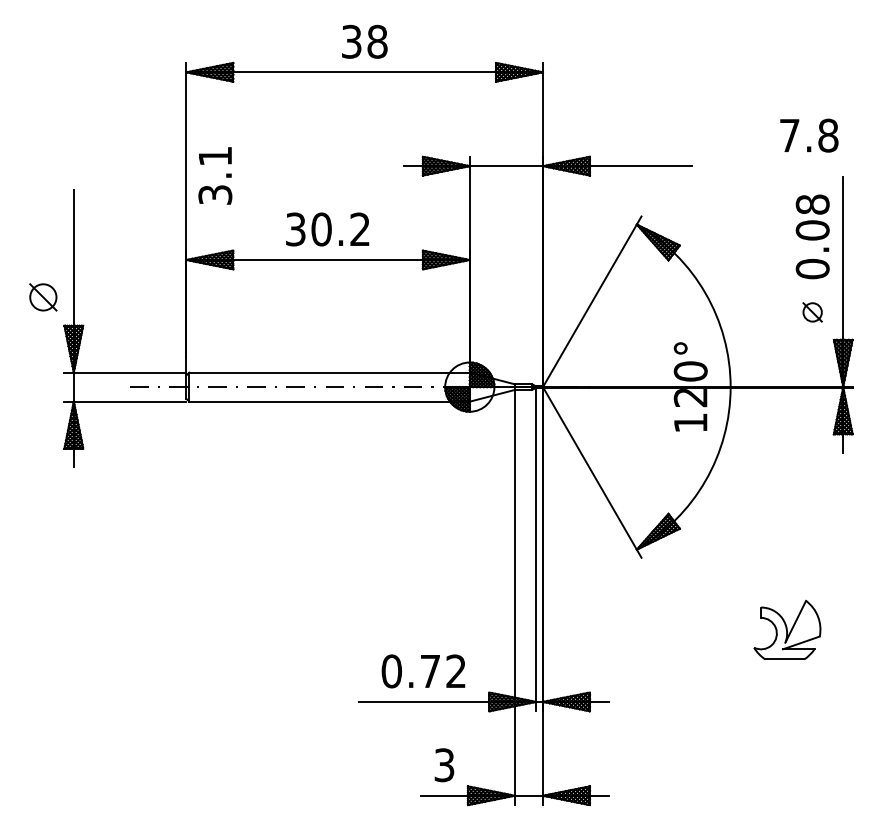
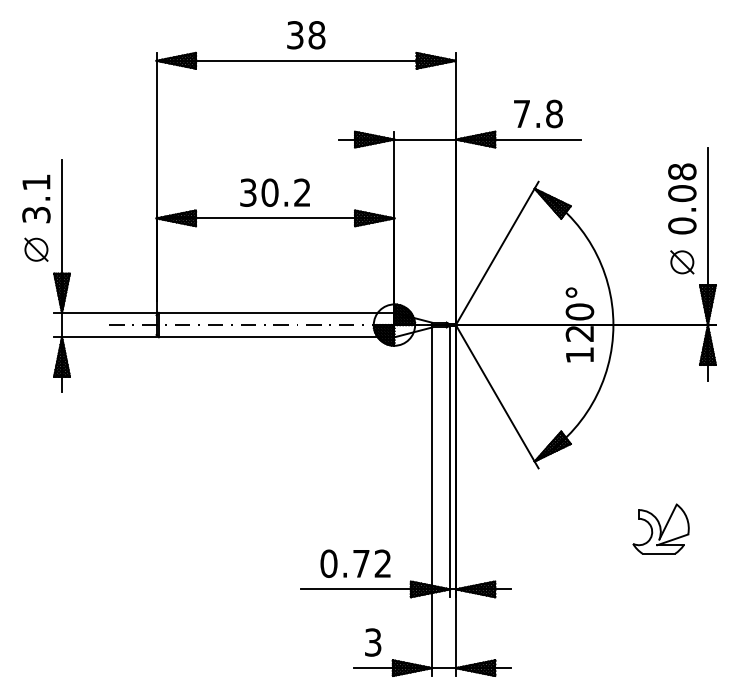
text: (809, 135) -> (538, 113), moved
text: (215, 175) -> (36, 198), moved
part: (812, 312) -> (682, 262), size x1.43

